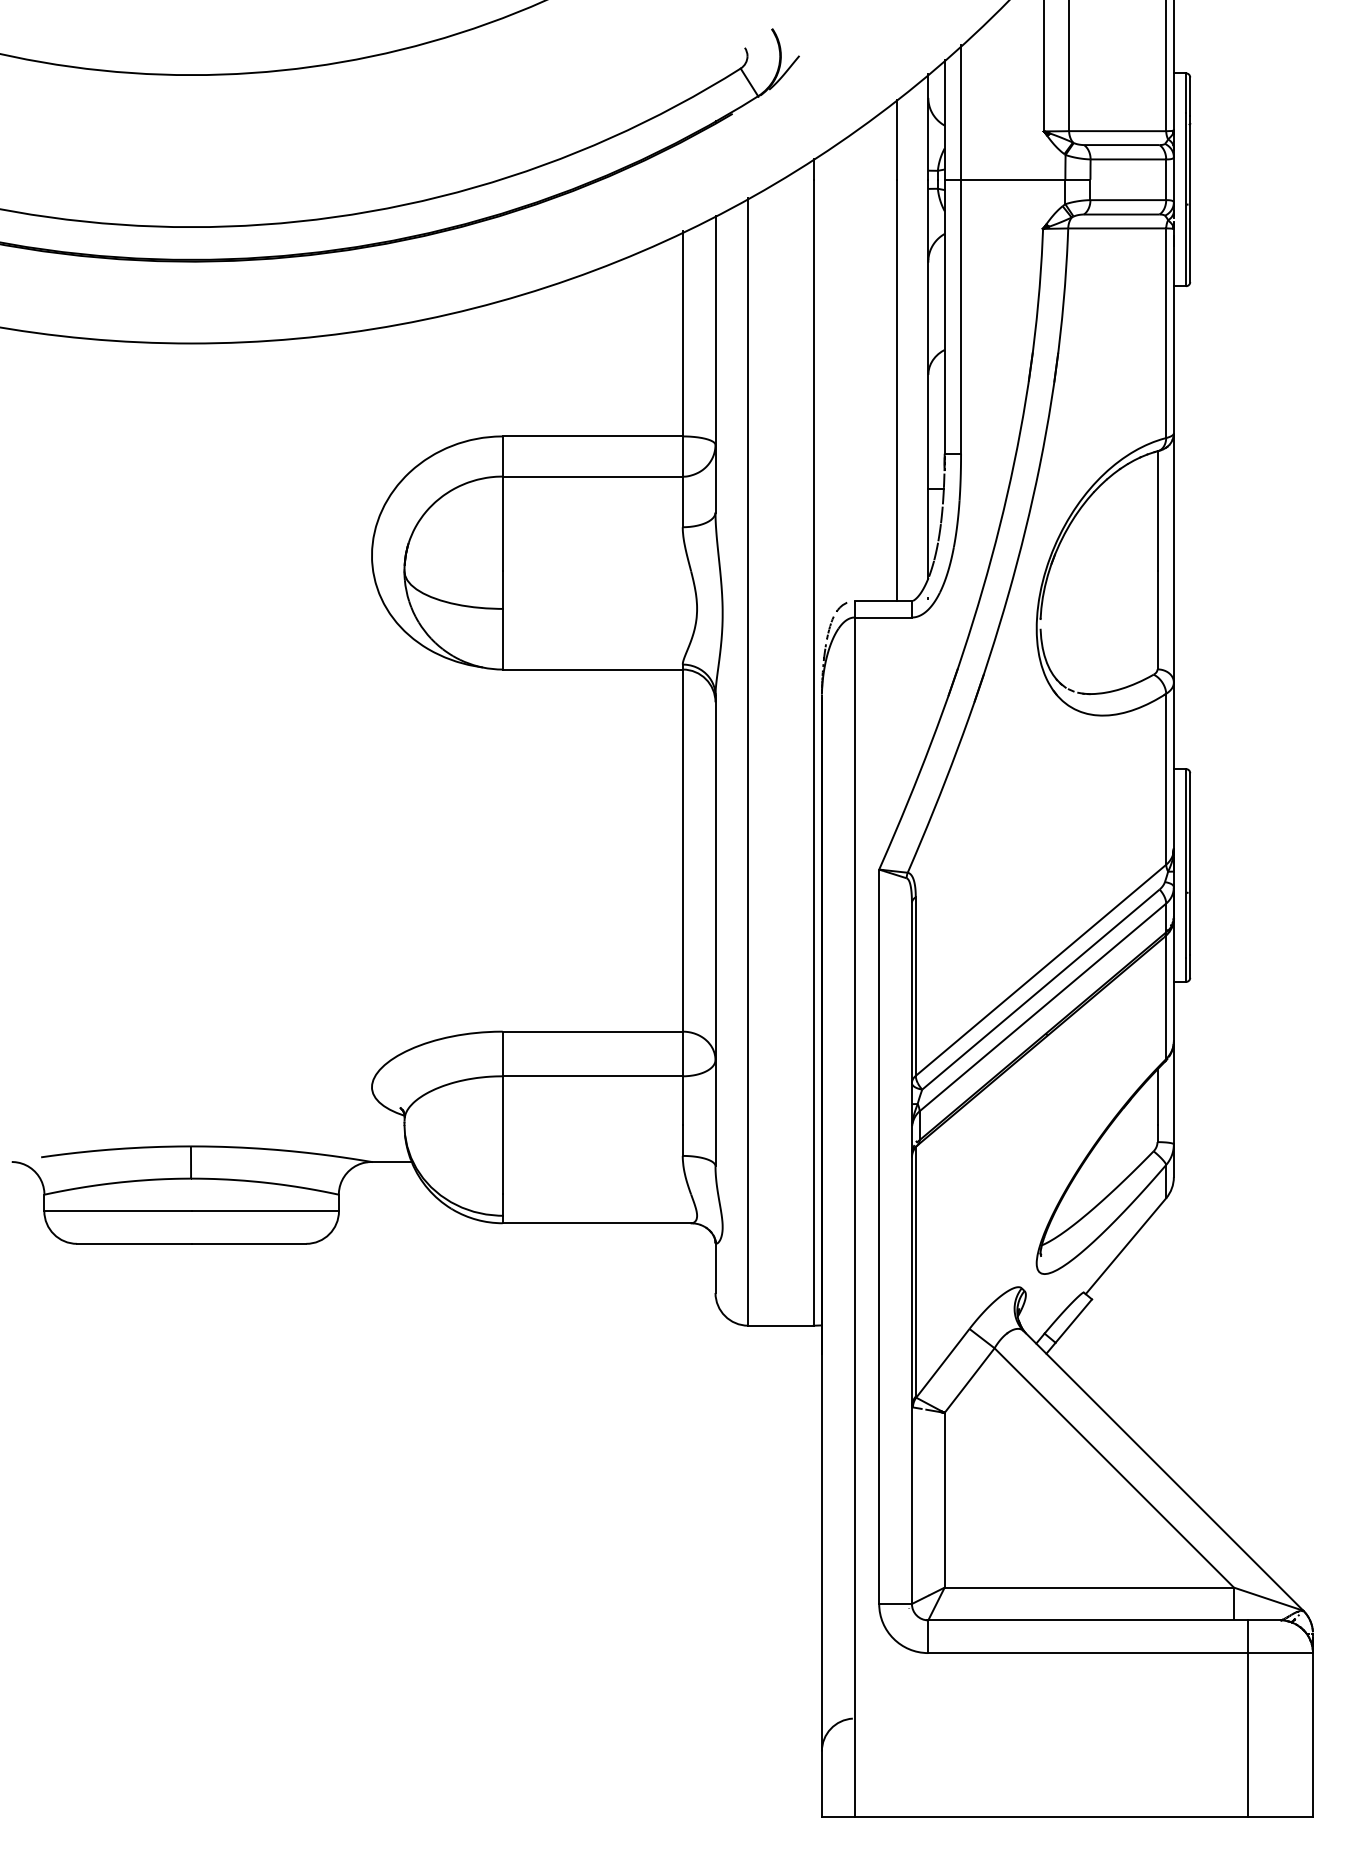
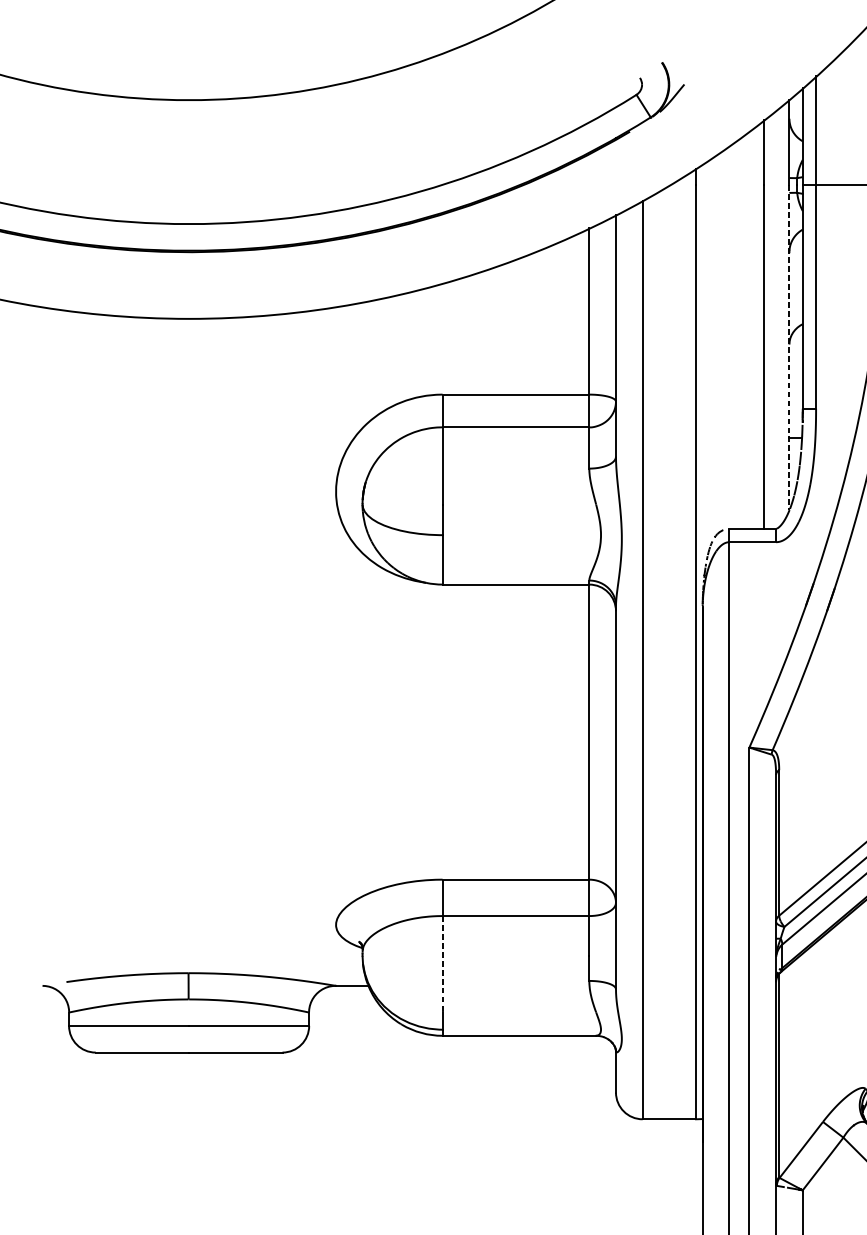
line: (928, 379) -> (789, 348), solid -> dashed
line: (502, 1135) -> (442, 964), solid -> dashed

